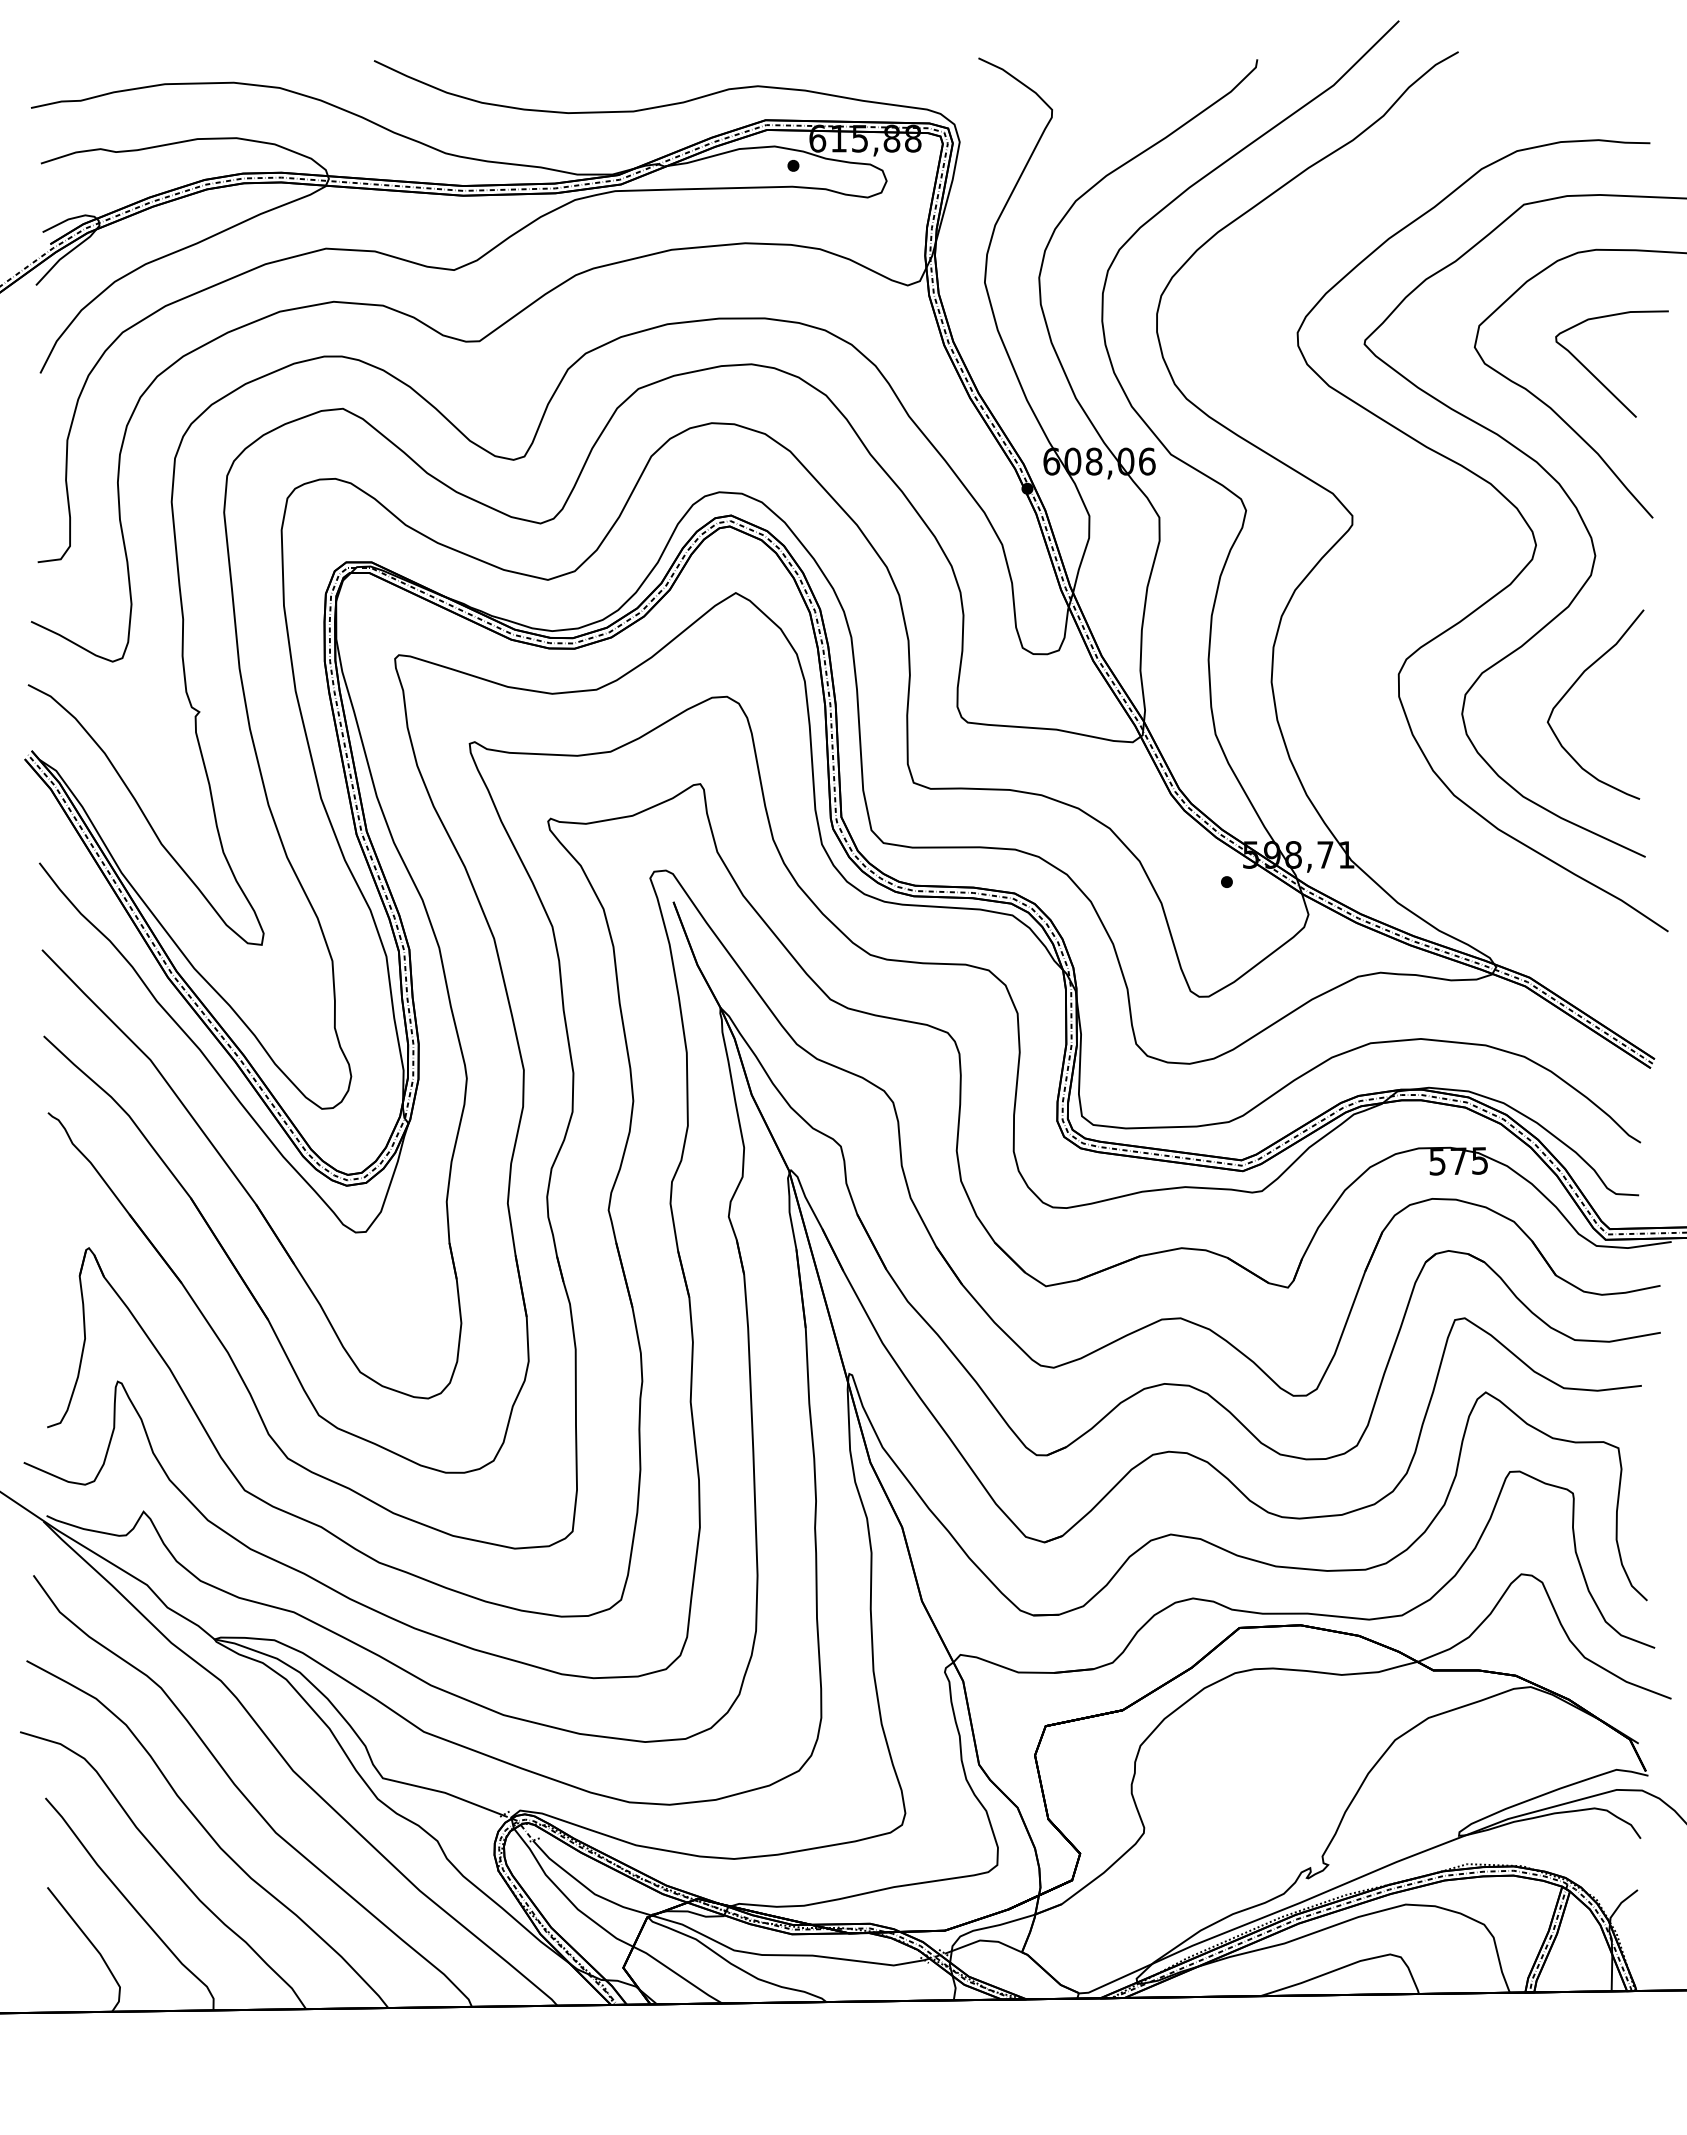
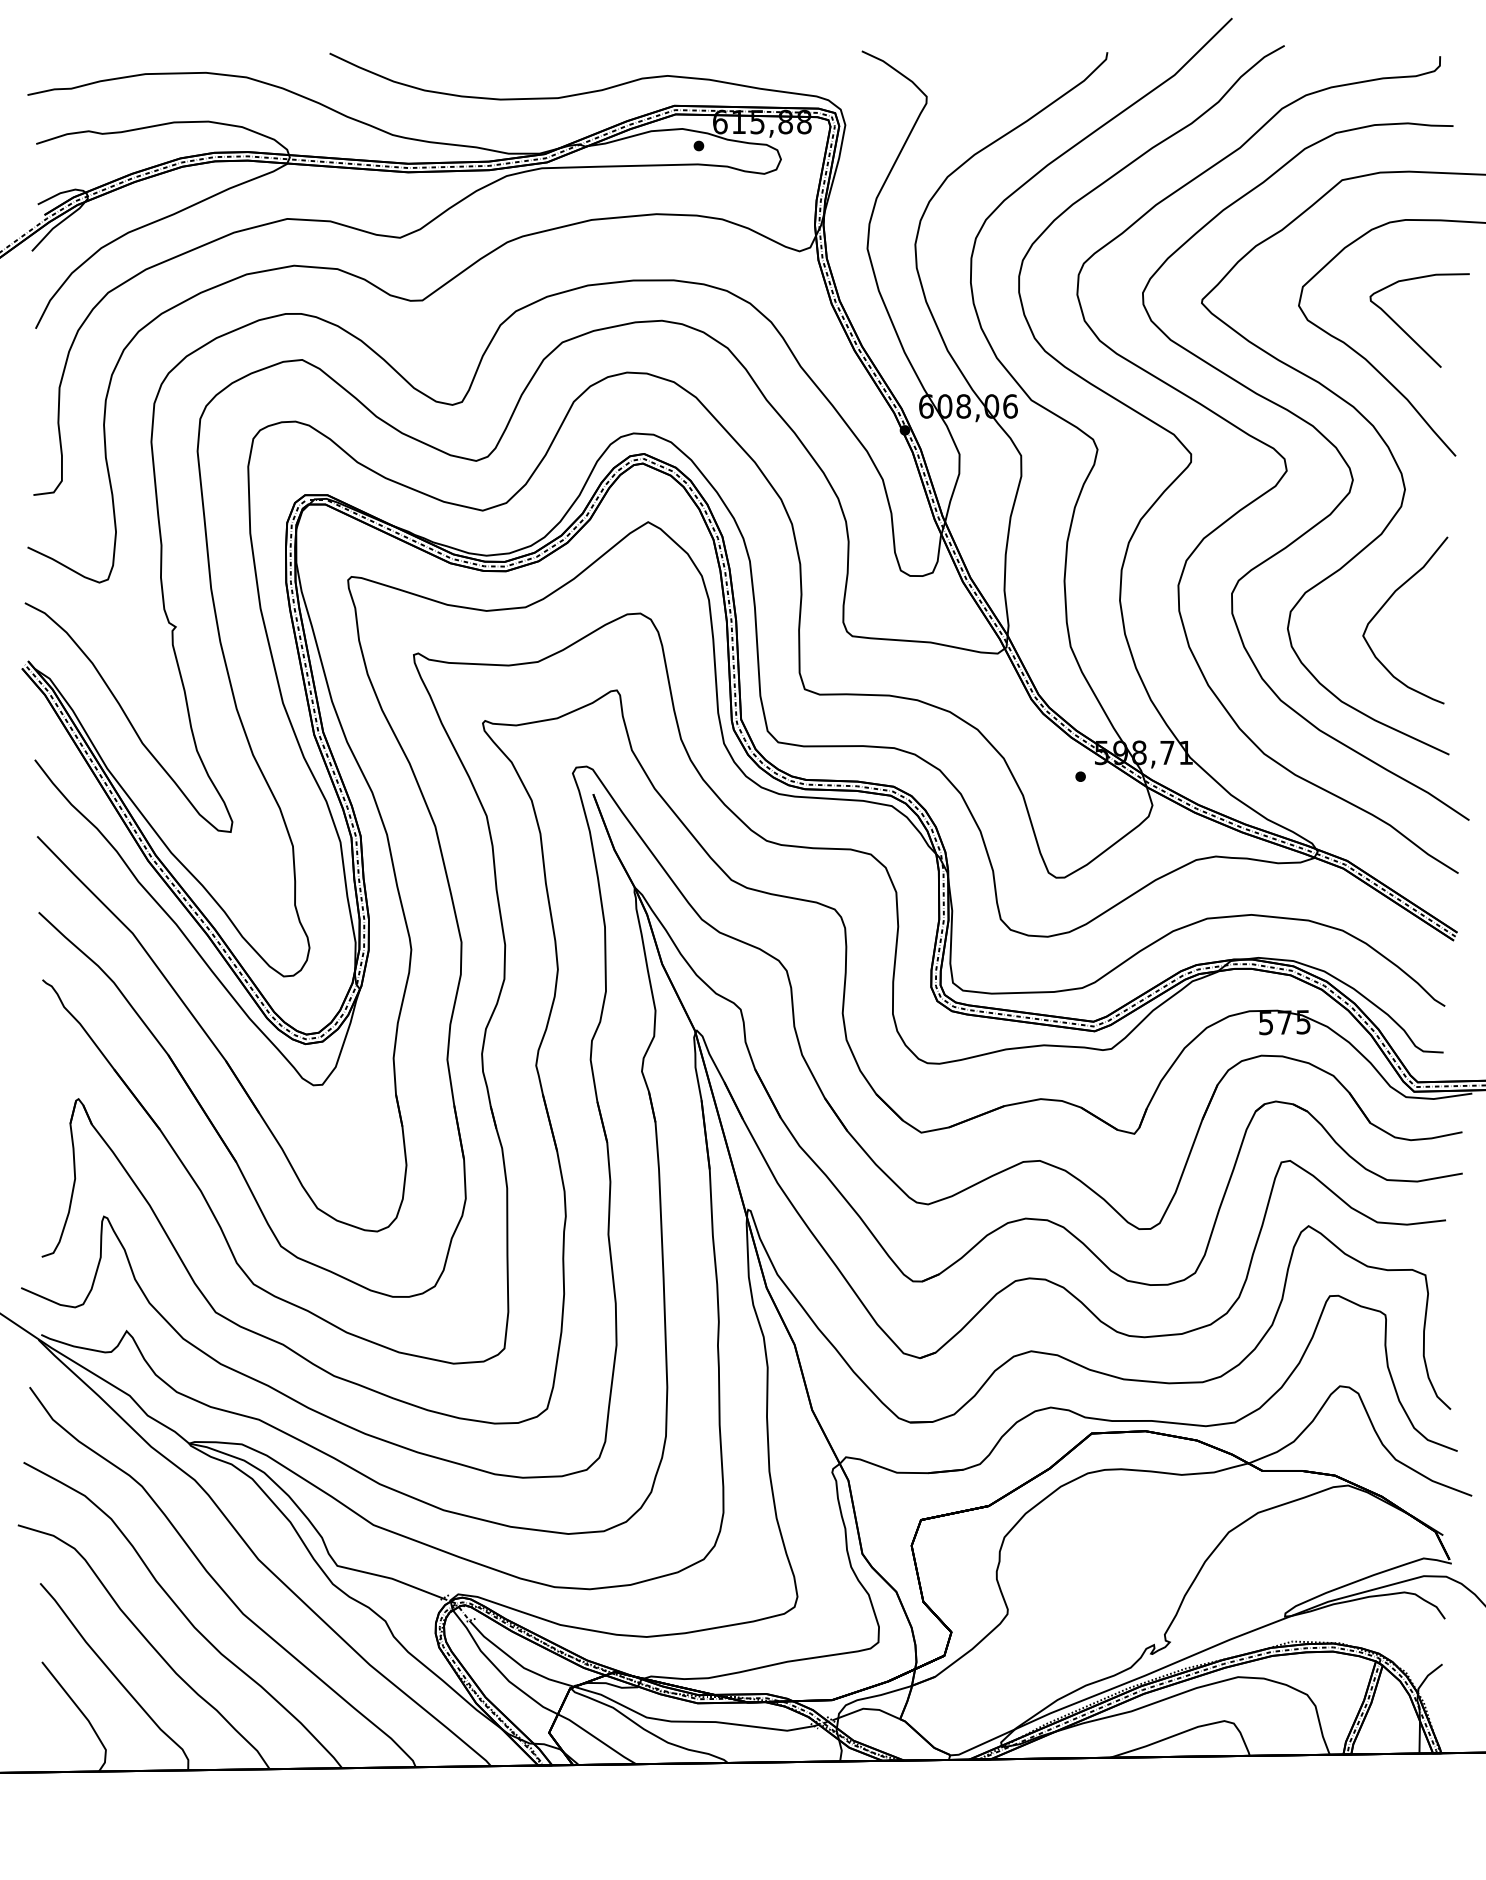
curve: (1450, 515) -> (1277, 453), added

